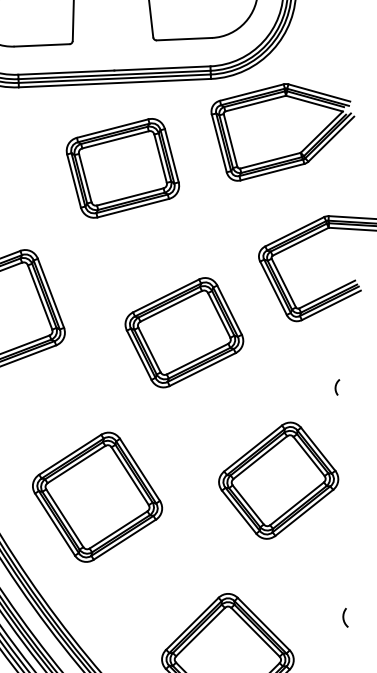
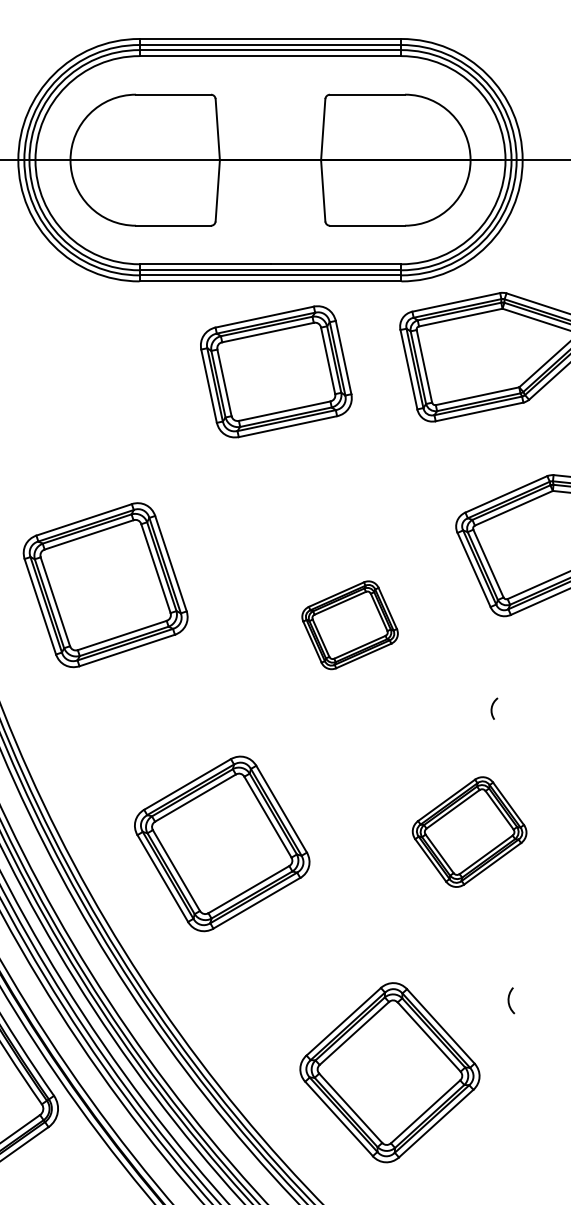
part: (123, 168) -> (276, 371), moved
part: (183, 332) -> (349, 625), size x0.6
curve: (336, 387) -> (492, 708), moved
part: (278, 480) -> (469, 831), size x0.7
curve: (344, 617) -> (509, 1000), moved

